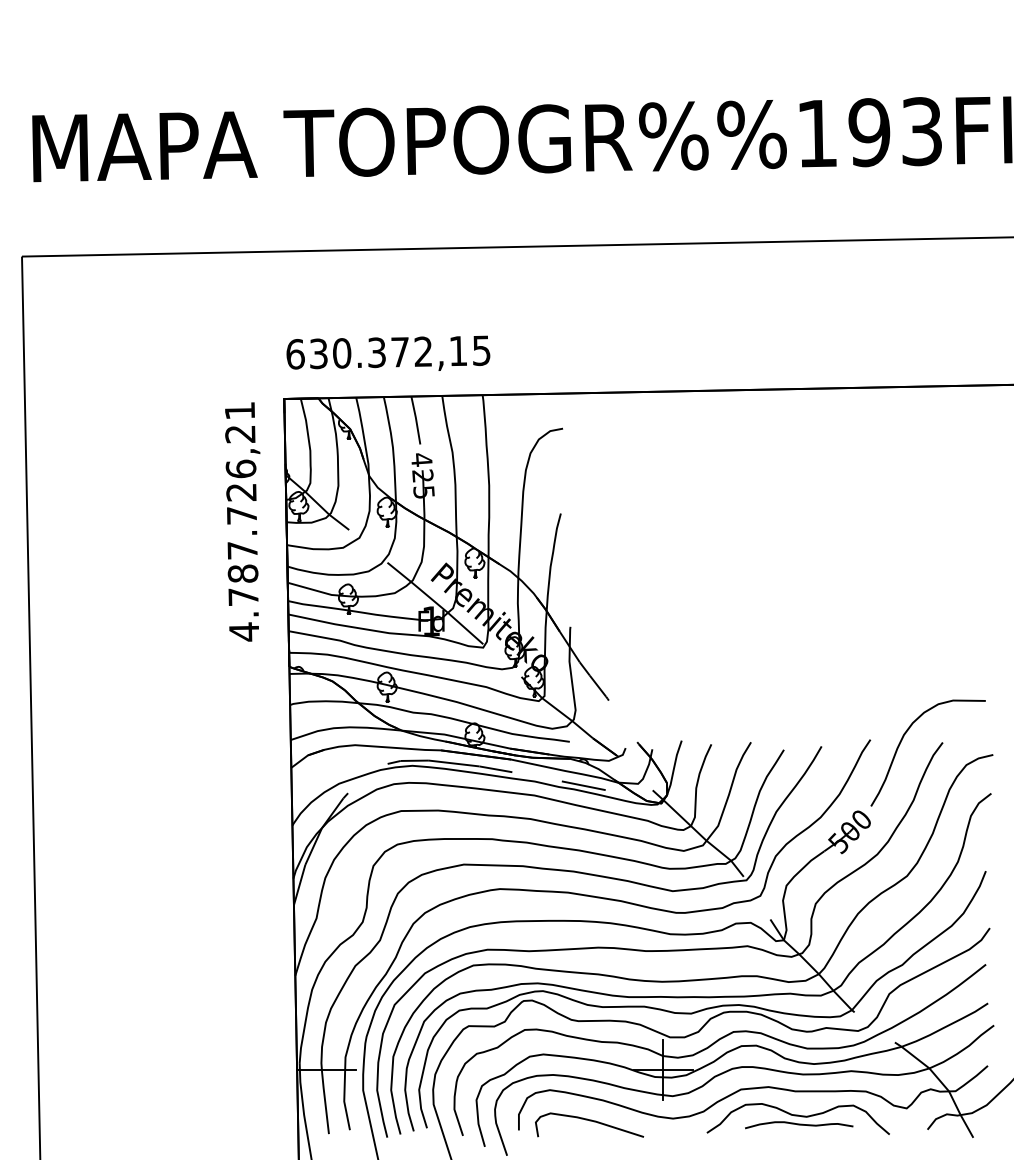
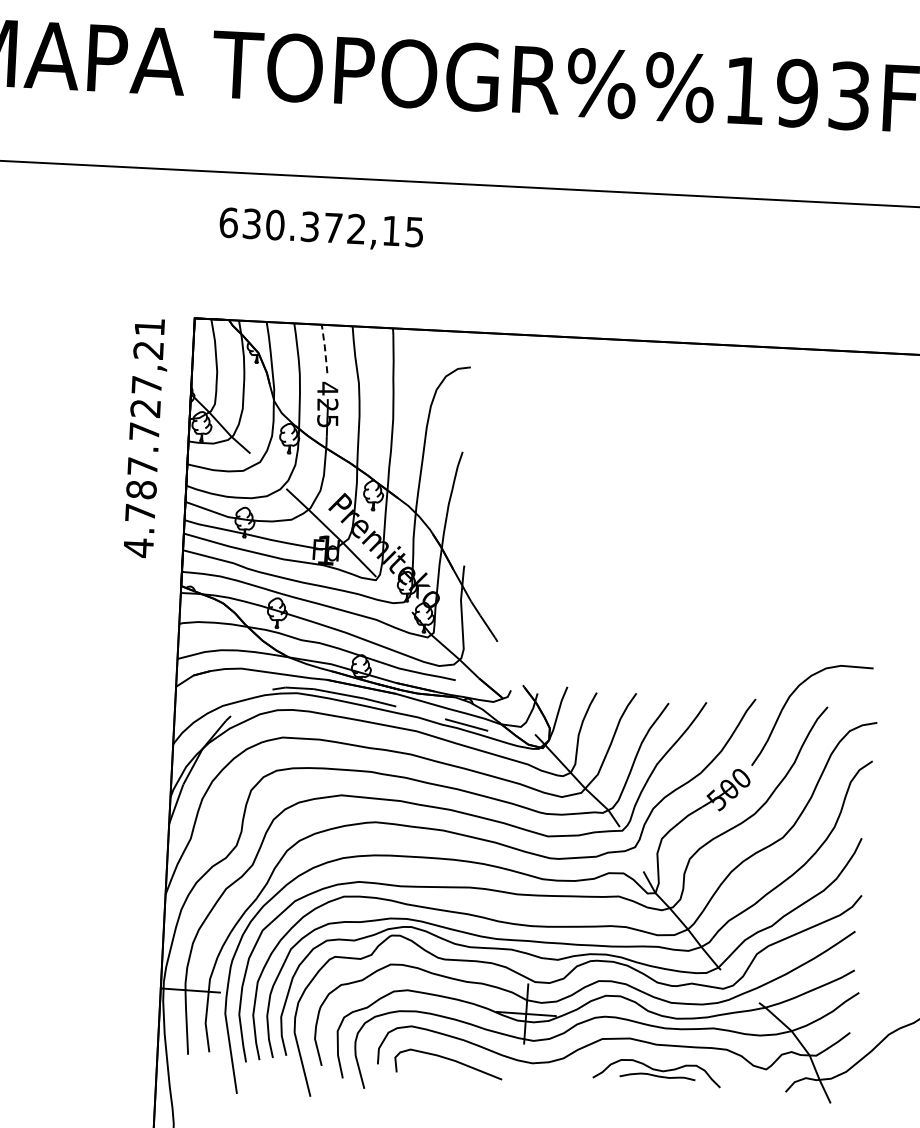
text: (388, 352) -> (321, 227), moved
line: (416, 419) -> (325, 348), solid -> dashed
text: (240, 468) -> (146, 384), 4.787.726,21 -> 4.787.727,21
part: (797, 1118) -> (656, 1071), size x0.7

